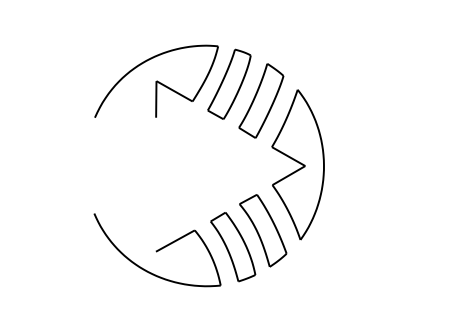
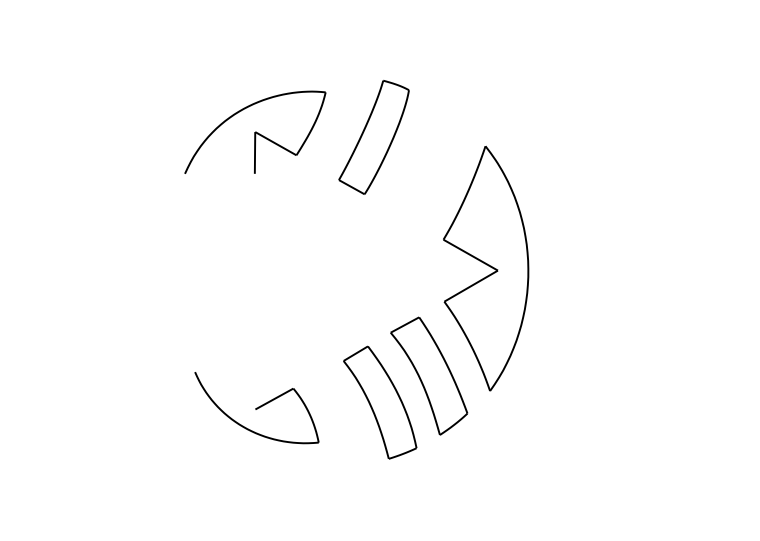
part: (156, 80) -> (255, 131), size x0.7
part: (261, 100) -> (426, 163), removed
part: (157, 250) -> (256, 408), size x0.6

